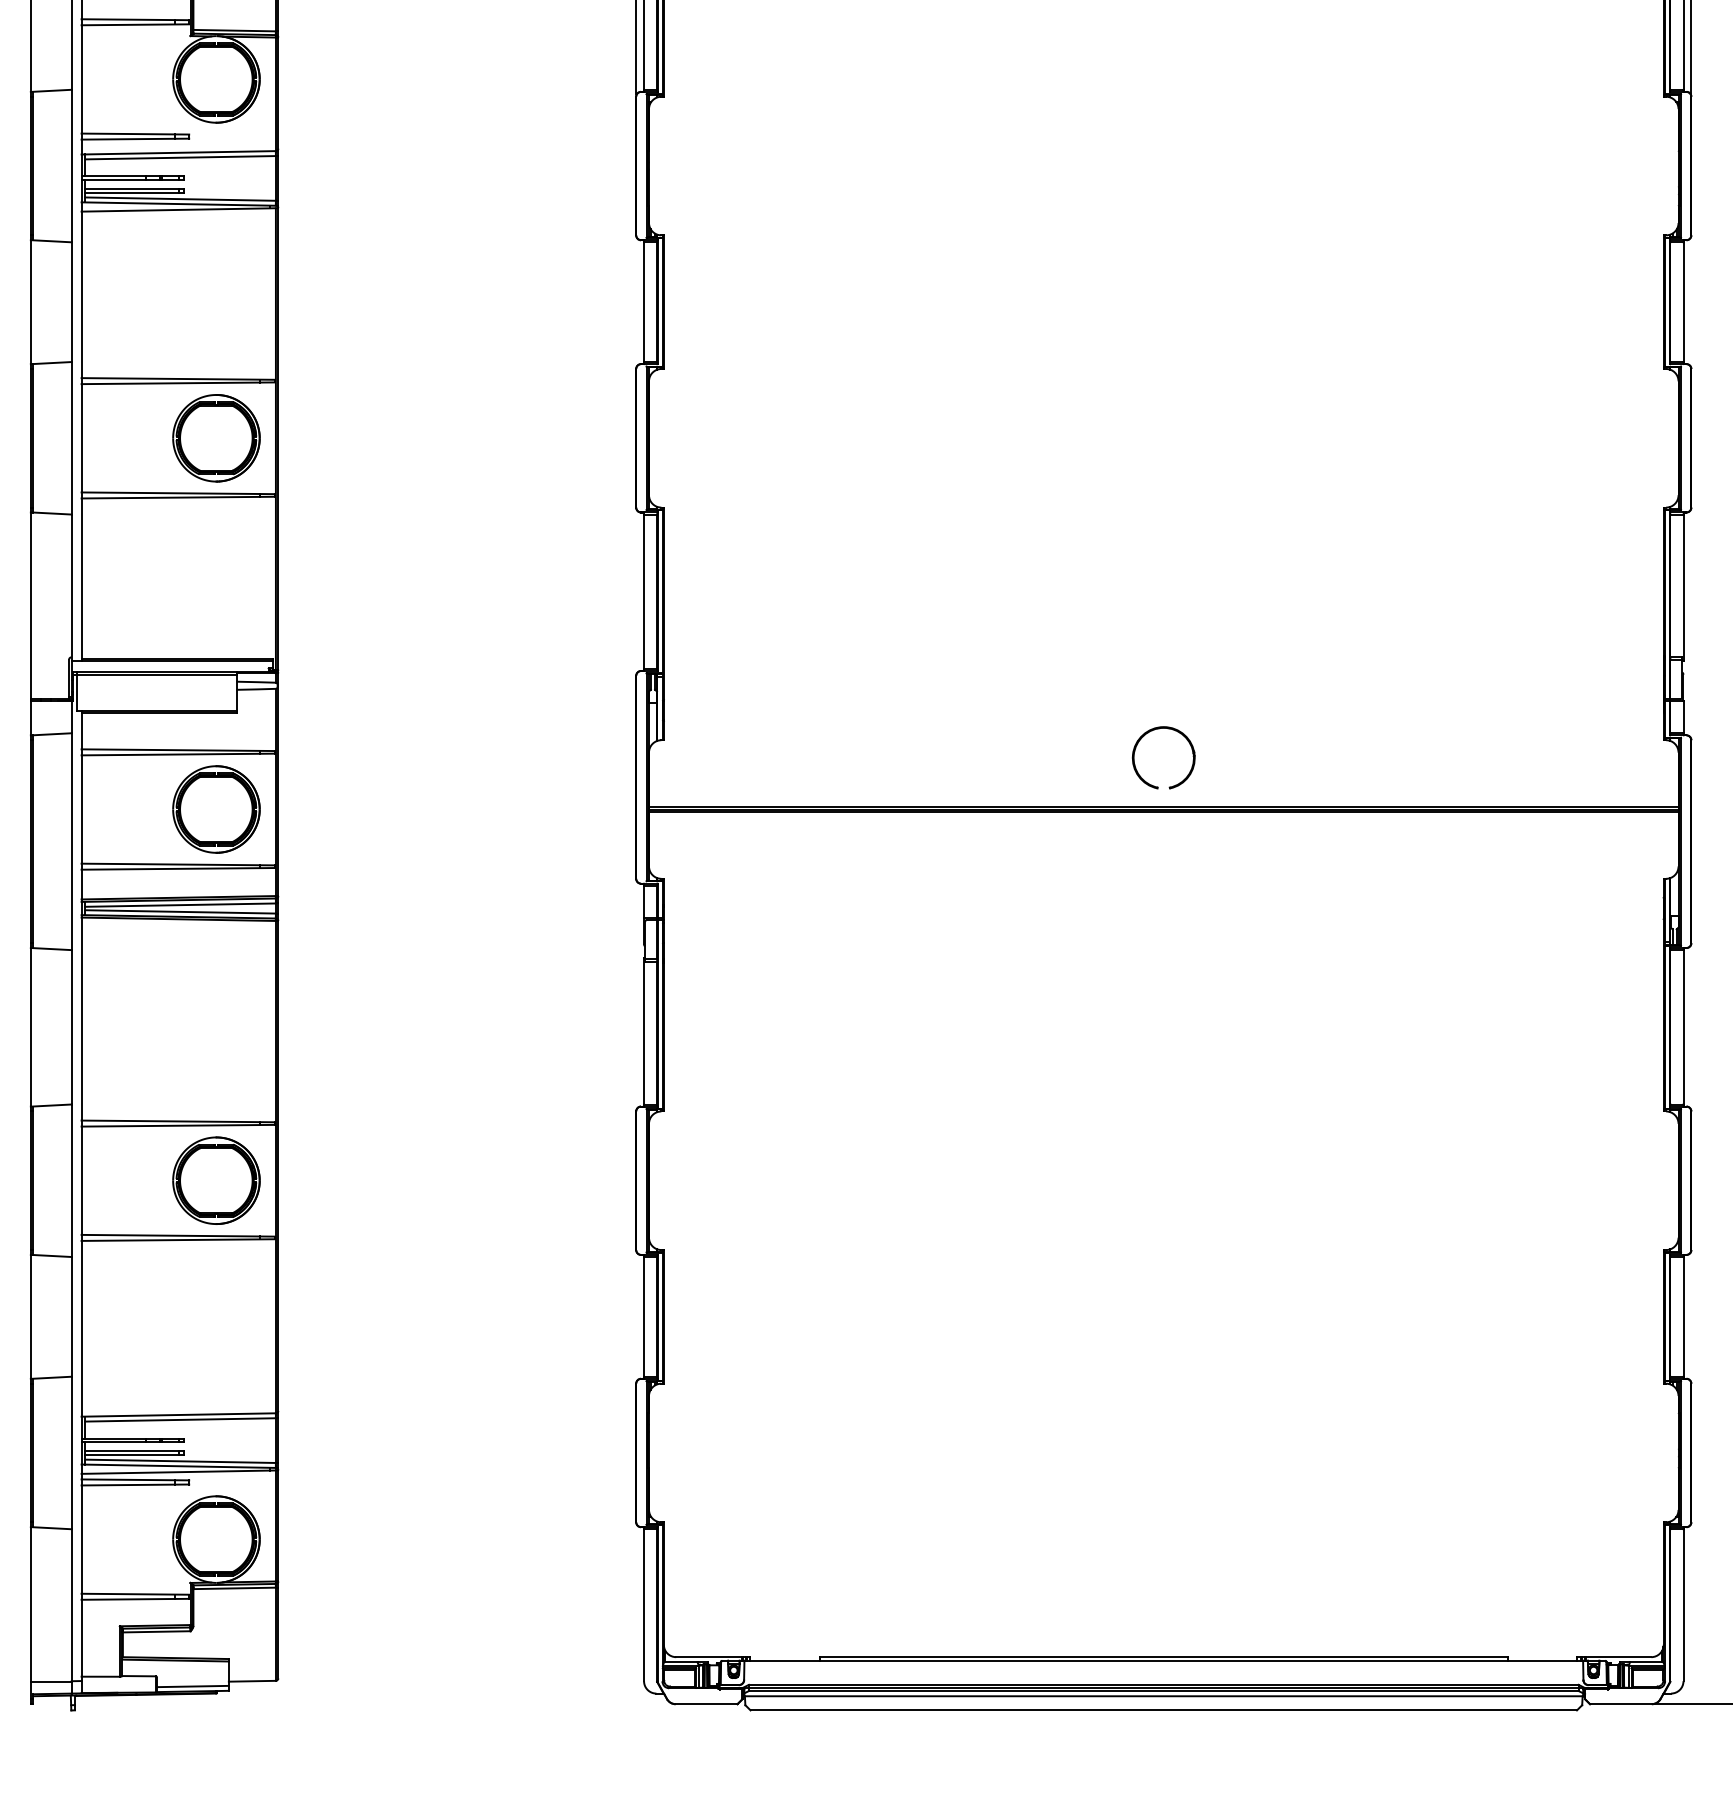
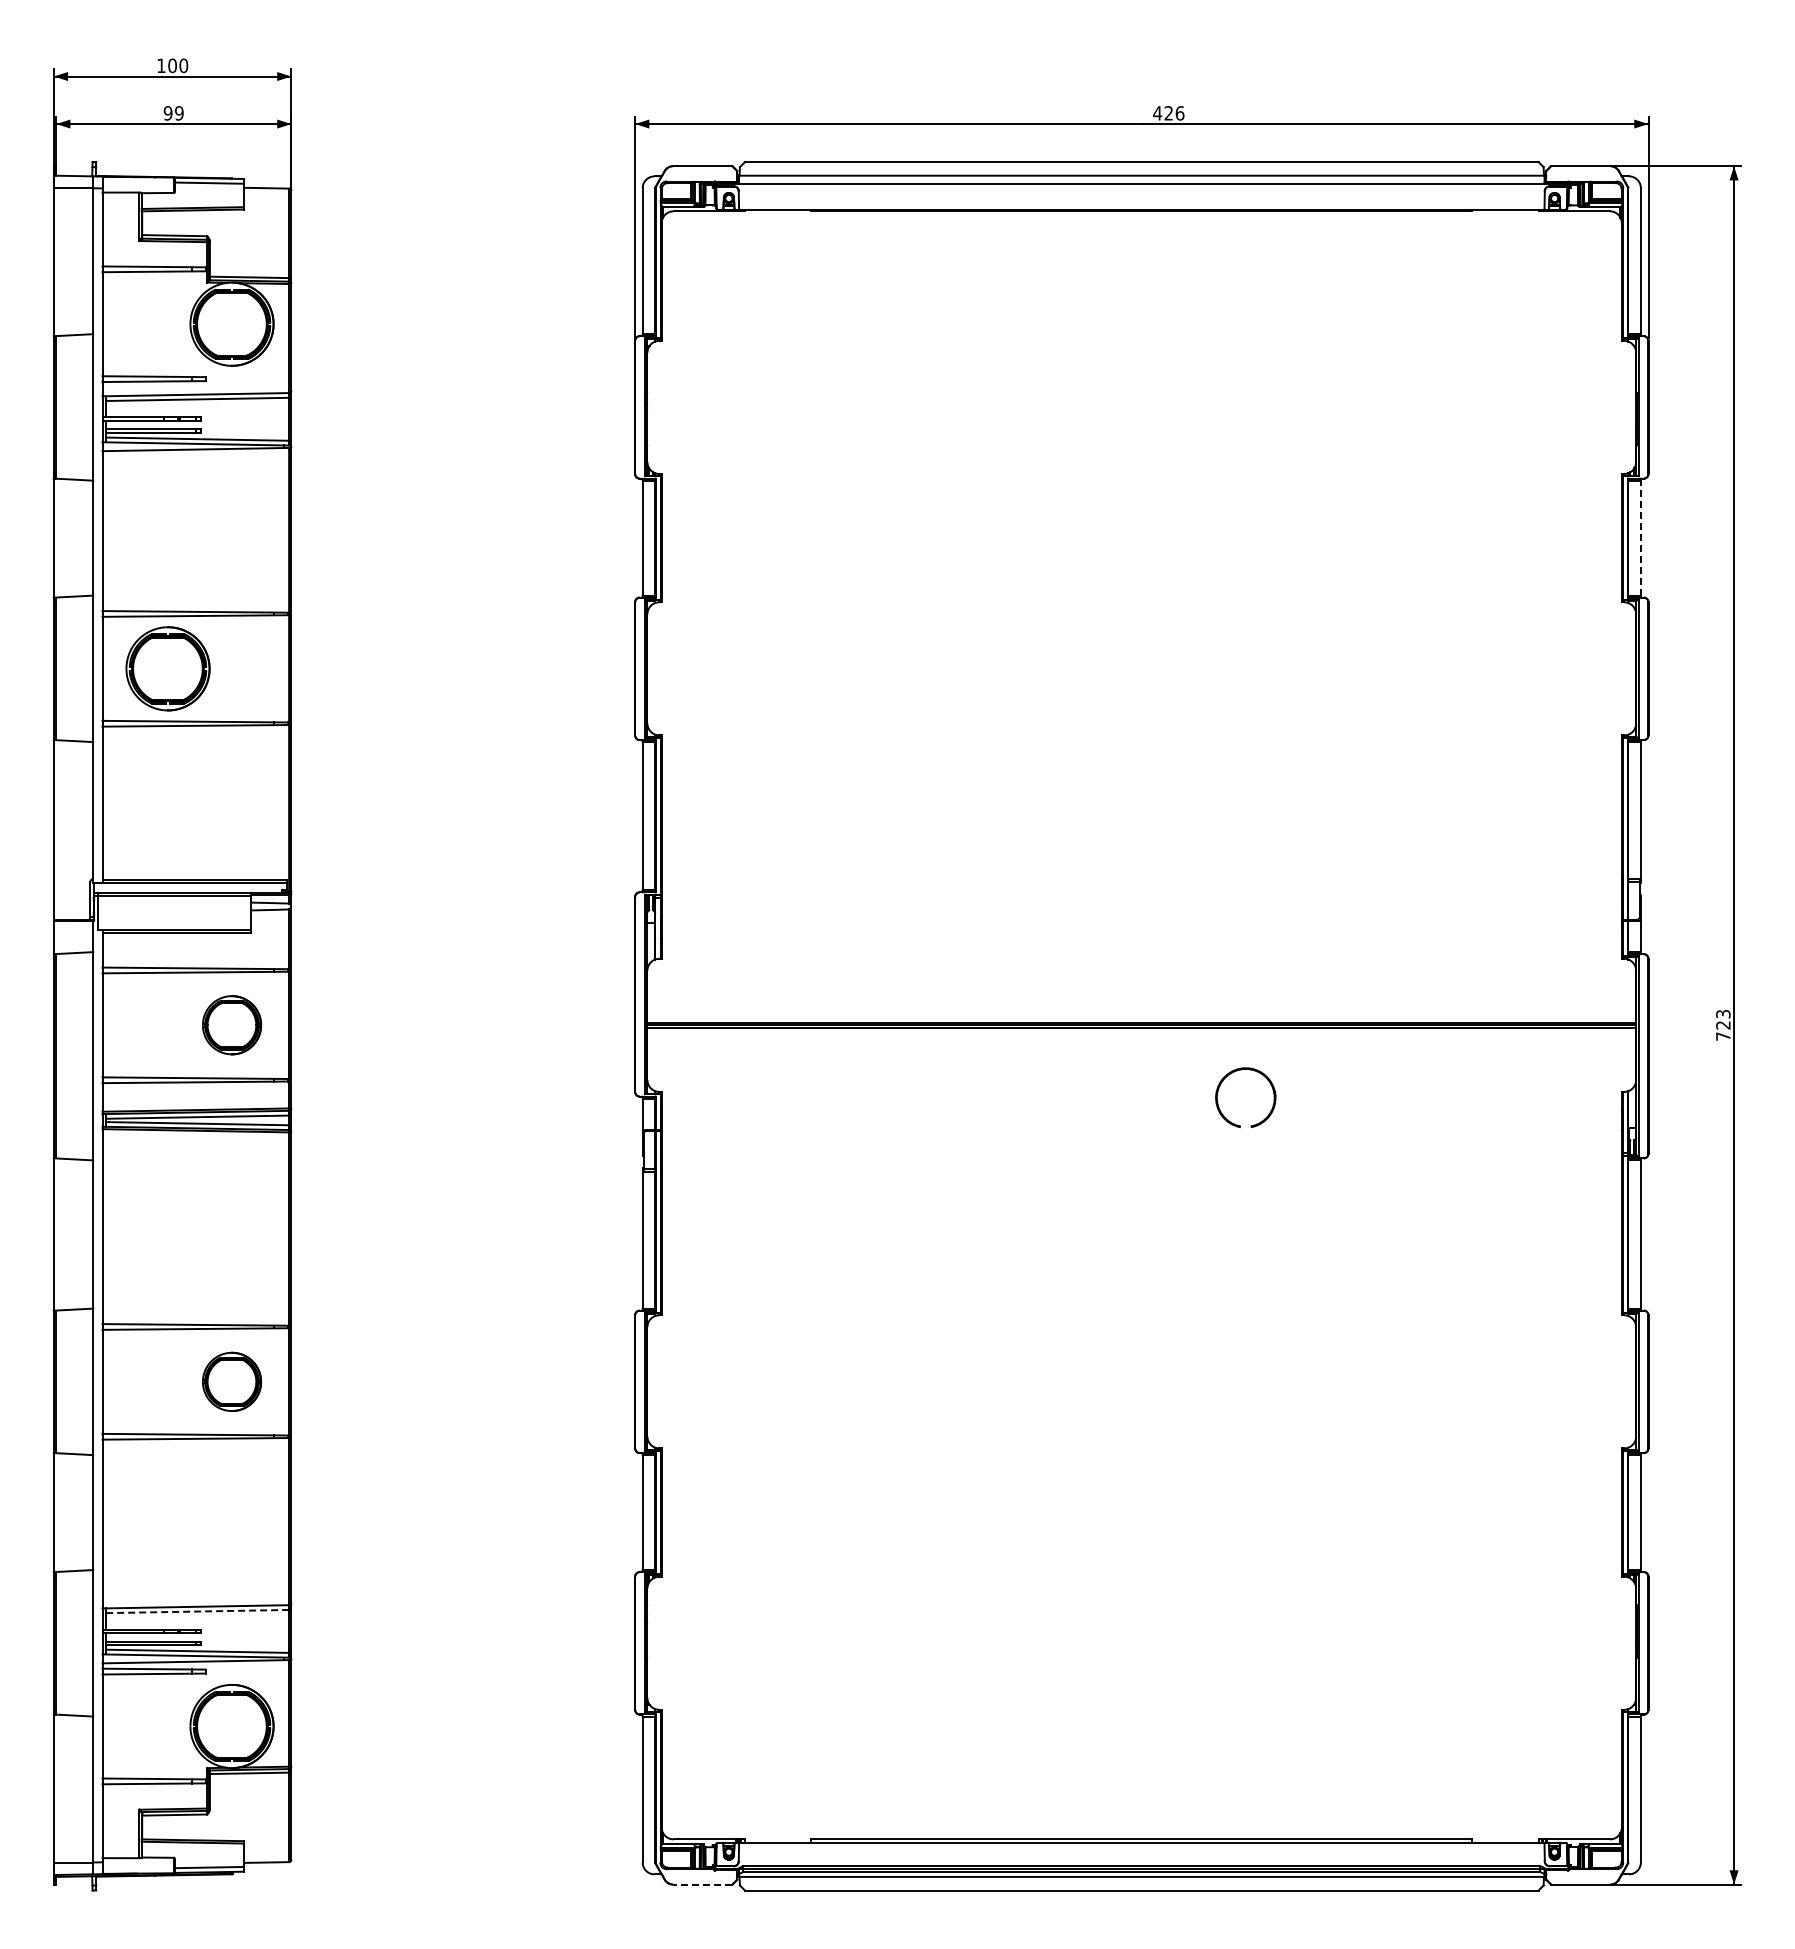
line: (1683, 301) -> (1640, 537), solid -> dashed
part: (215, 437) -> (167, 668), moved
part: (1155, 730) -> (1237, 1071), moved
part: (215, 808) -> (231, 1024), size x0.7
part: (215, 1180) -> (231, 1381), size x0.7
line: (180, 1419) -> (197, 1611), solid -> dashed
line: (706, 1704) -> (702, 1884), solid -> dashed

